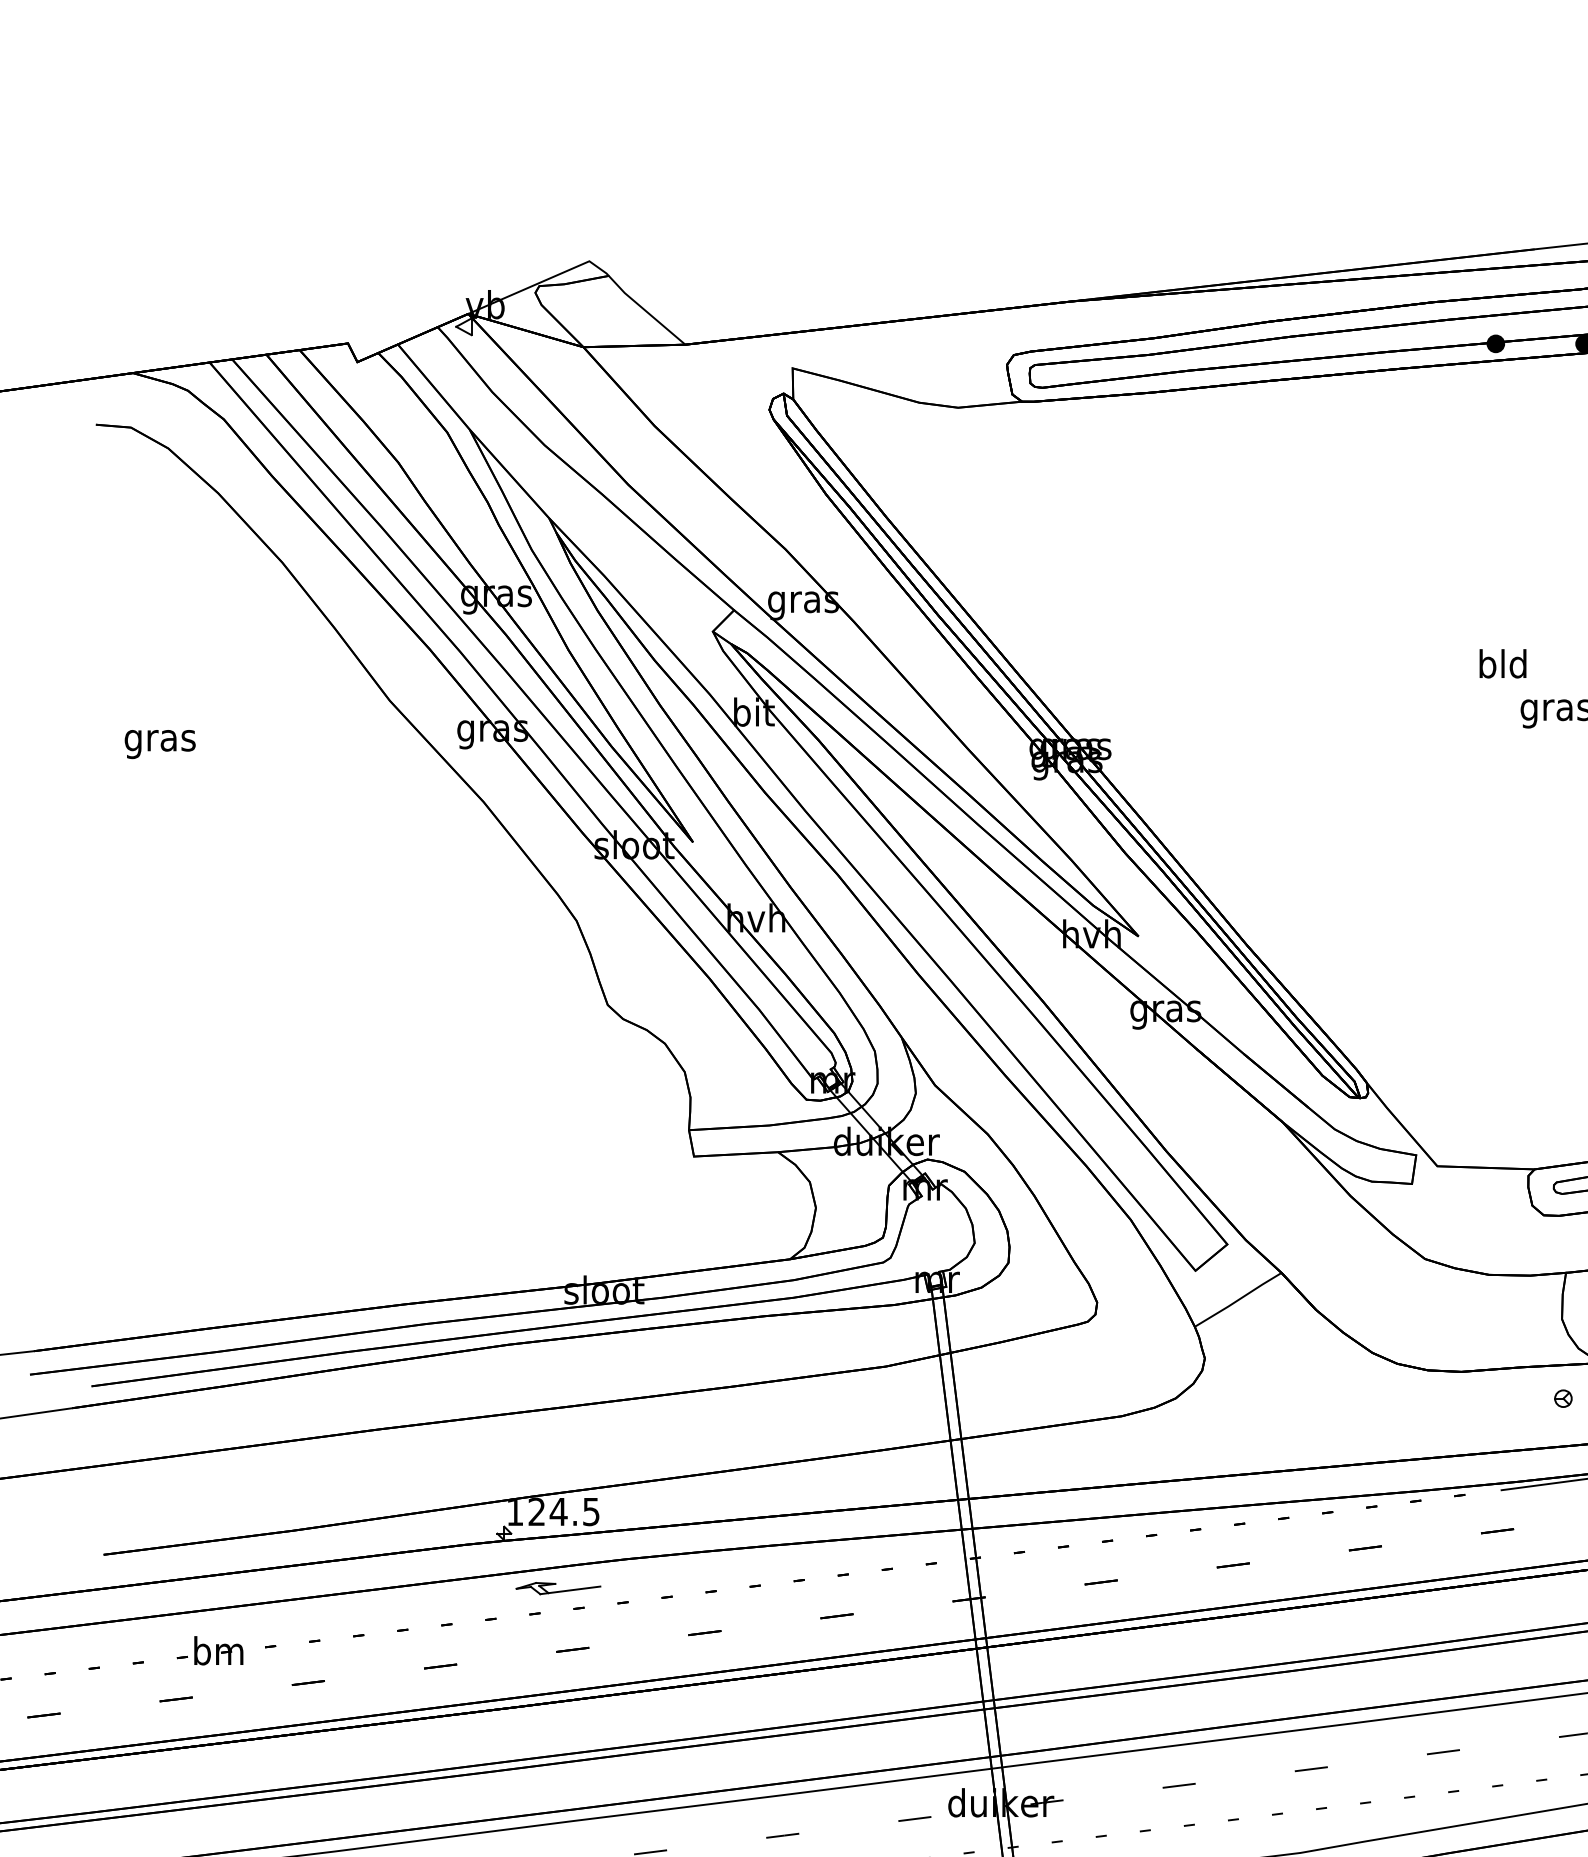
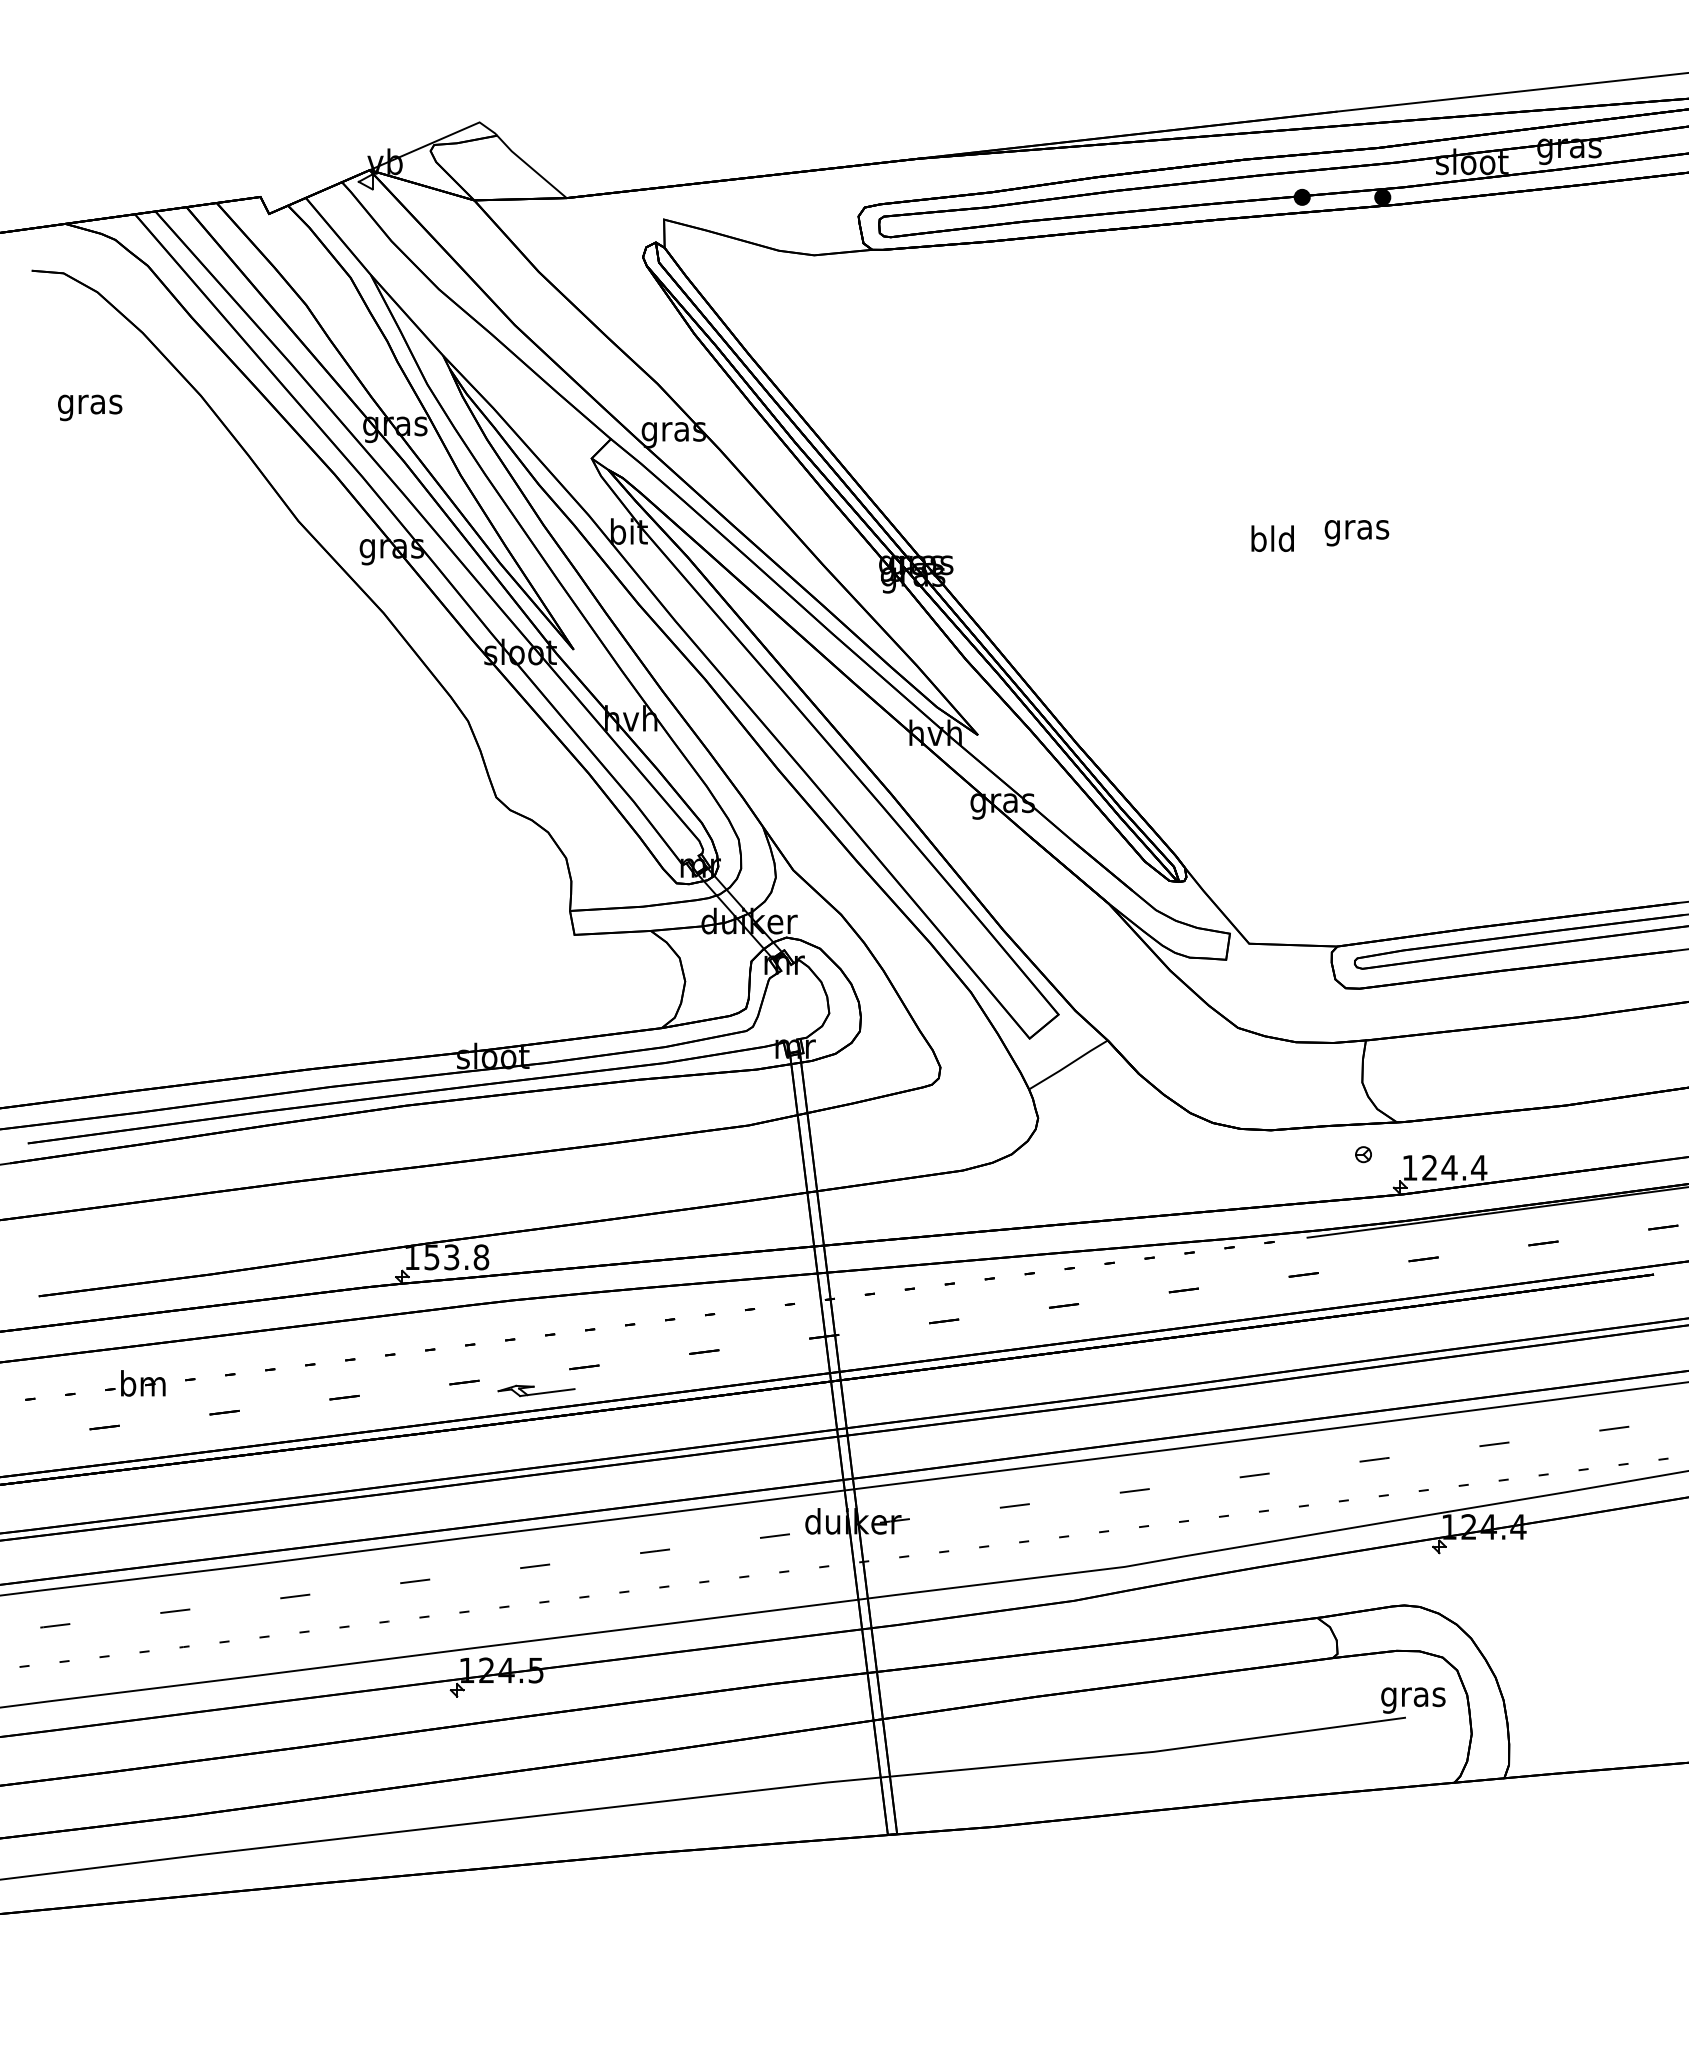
text: (1502, 663) -> (1272, 538), moved
text: (160, 744) -> (90, 407), moved
text: (563, 1512) -> (456, 1257), 124.5 -> 153.8
part: (558, 1588) -> (536, 1390), moved

